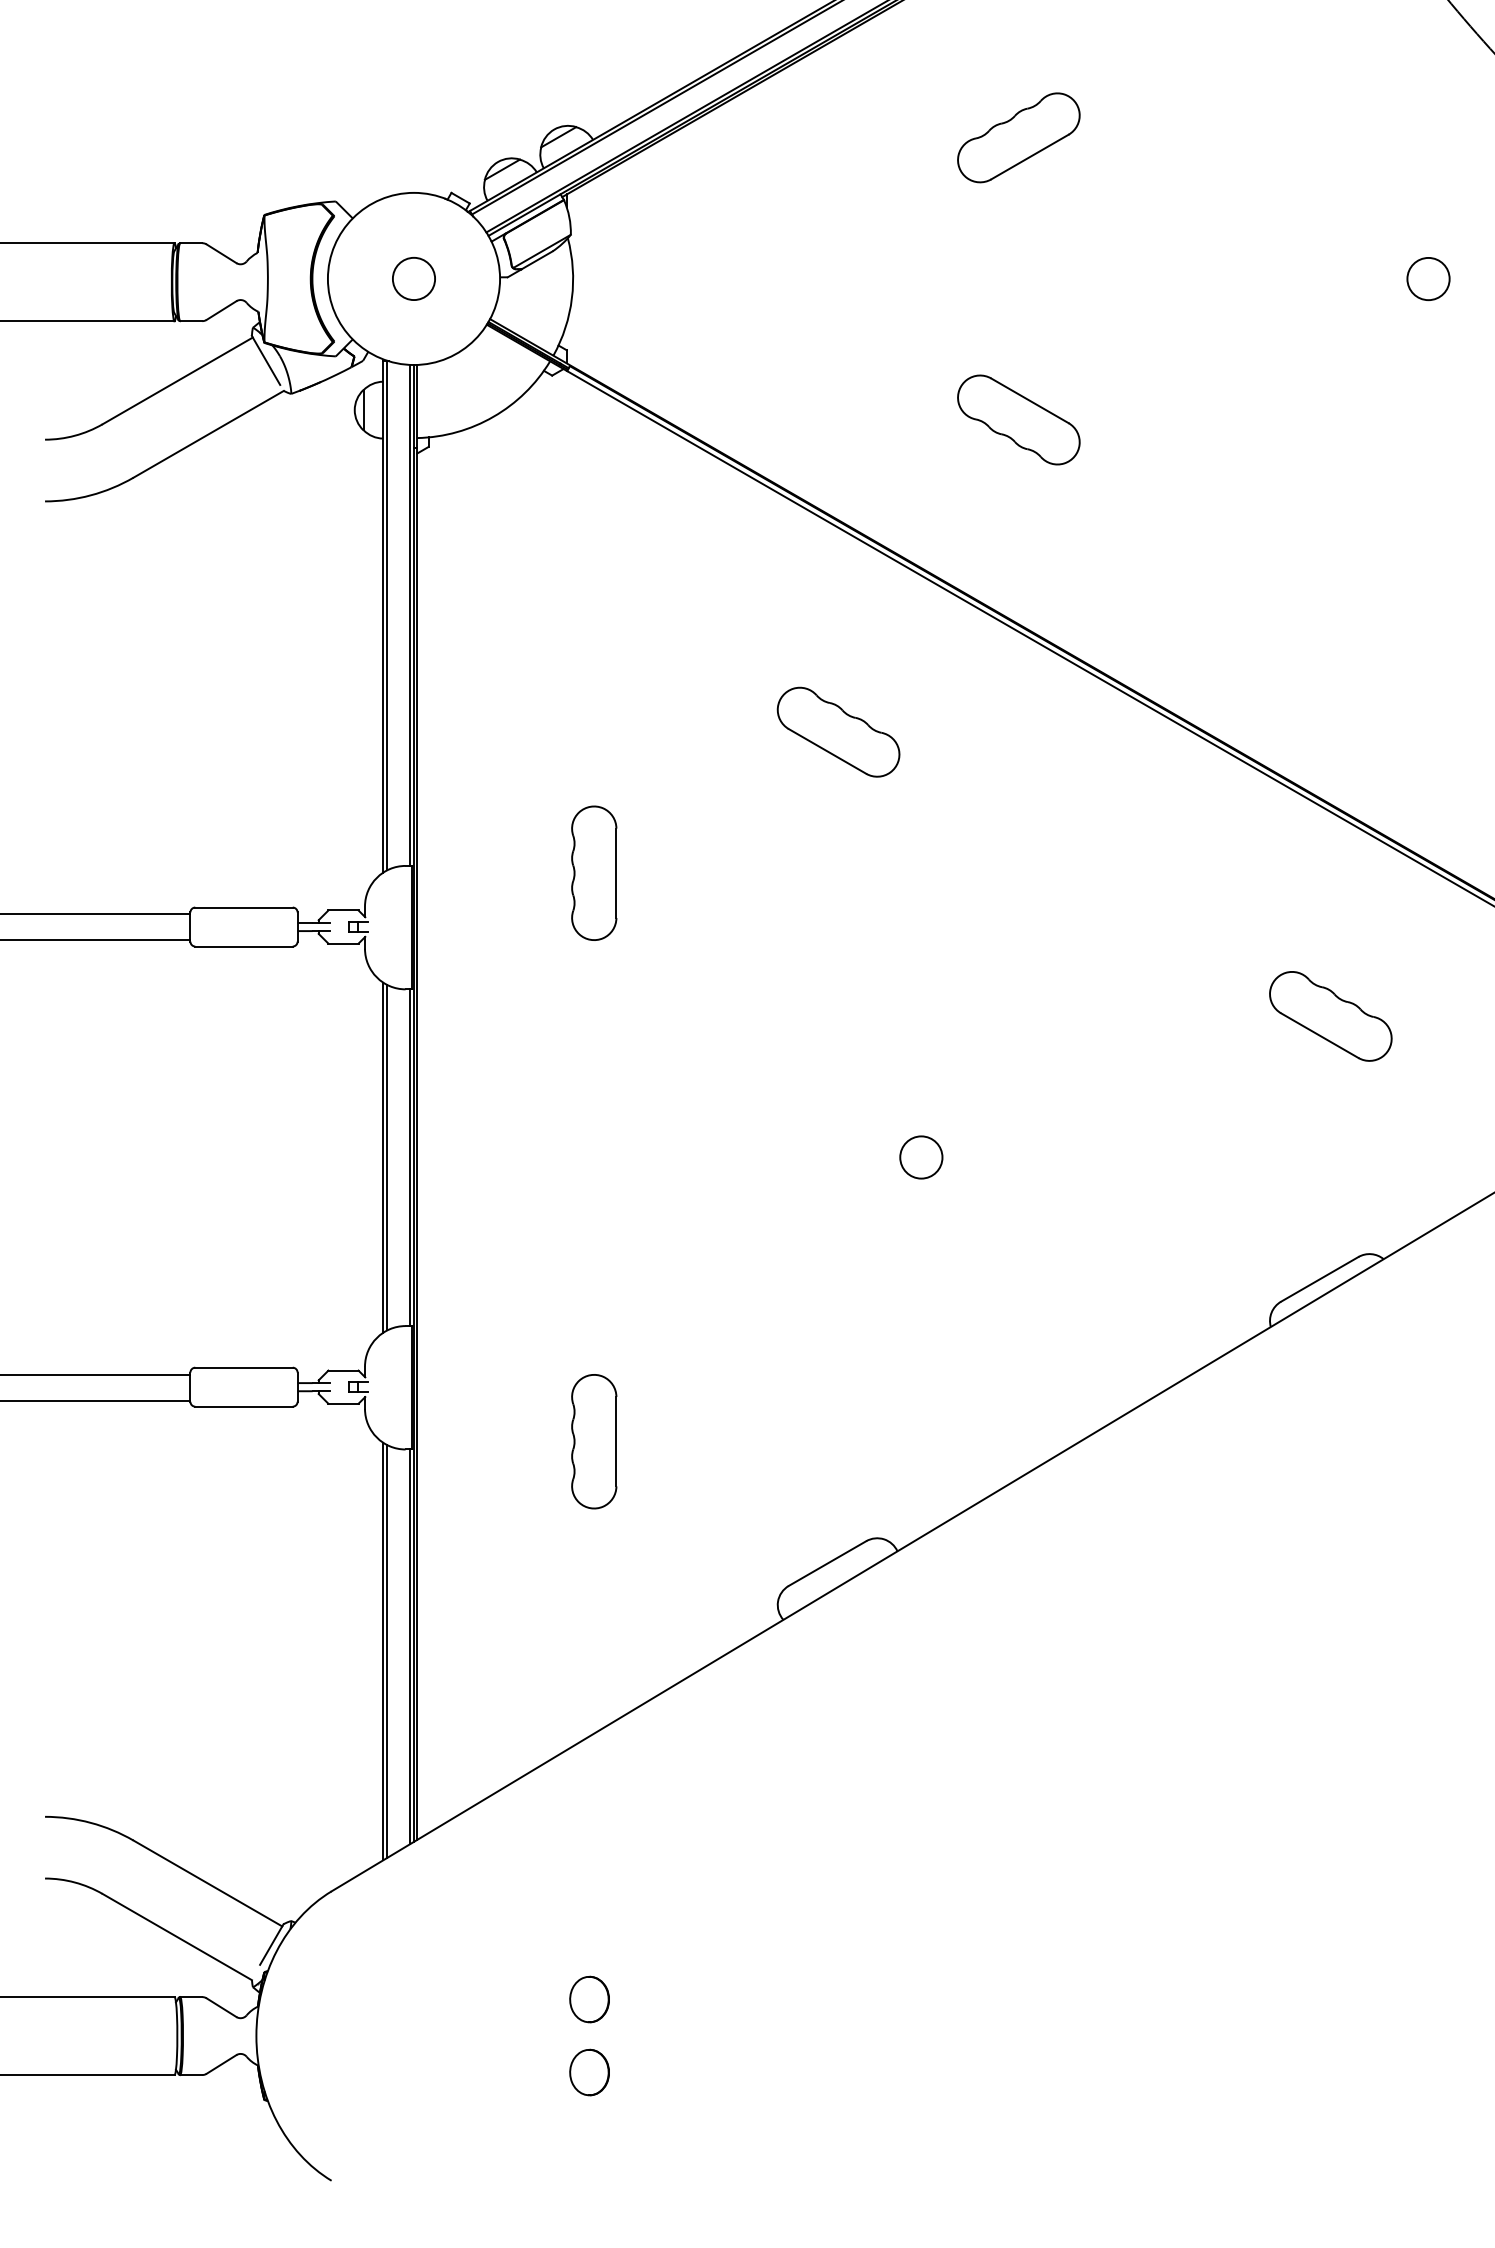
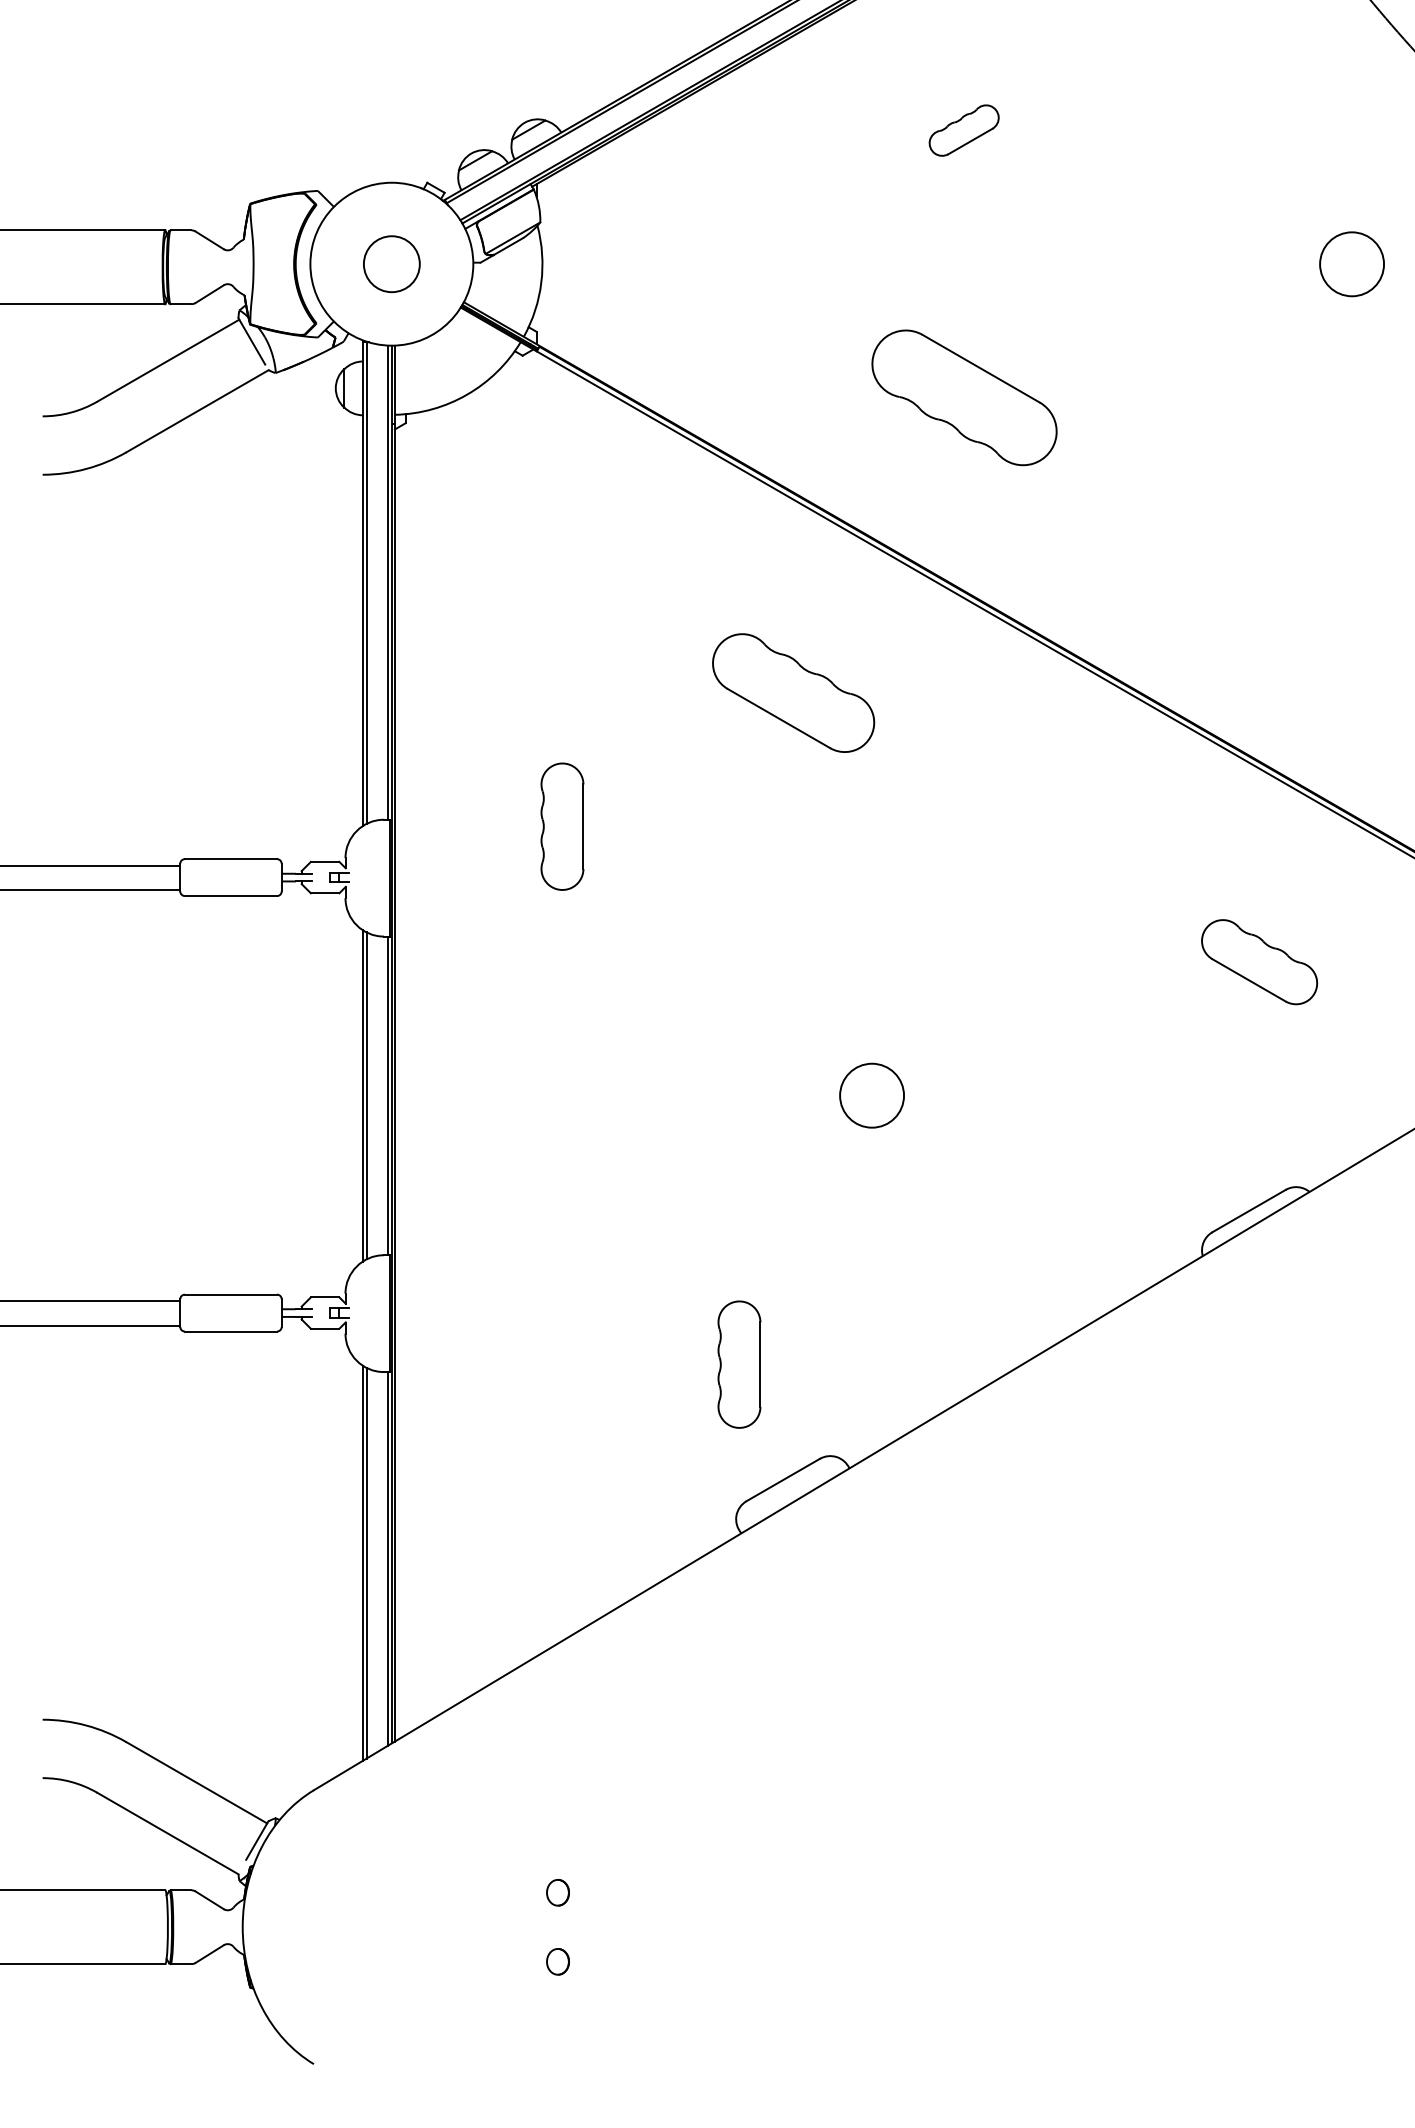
part: (1017, 137) -> (963, 130), size x0.6
circle: (413, 279) -> (391, 264), size x1.4
circle: (1429, 279) -> (1352, 264), size x1.6
part: (1017, 419) -> (963, 397), size x1.6
part: (838, 732) -> (793, 693), size x1.4
circle: (921, 1157) -> (872, 1095), size x1.6
part: (594, 1441) -> (739, 1364), moved
part: (589, 1999) -> (557, 1892), size x0.6
part: (589, 2072) -> (557, 1961), size x0.6

